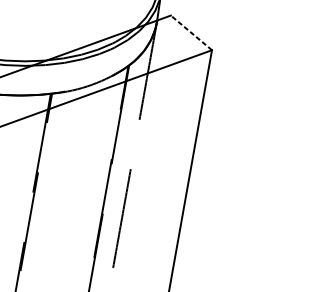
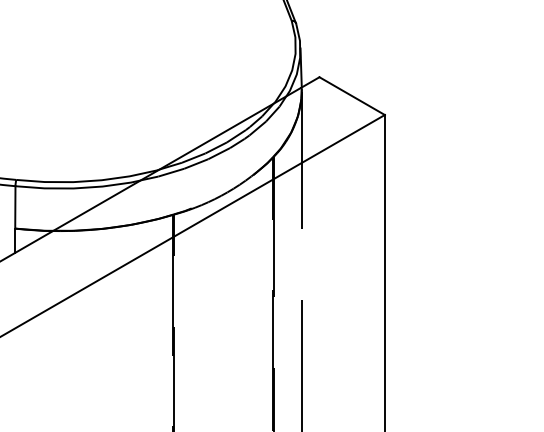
line: (191, 33) -> (352, 96), dashed -> solid

